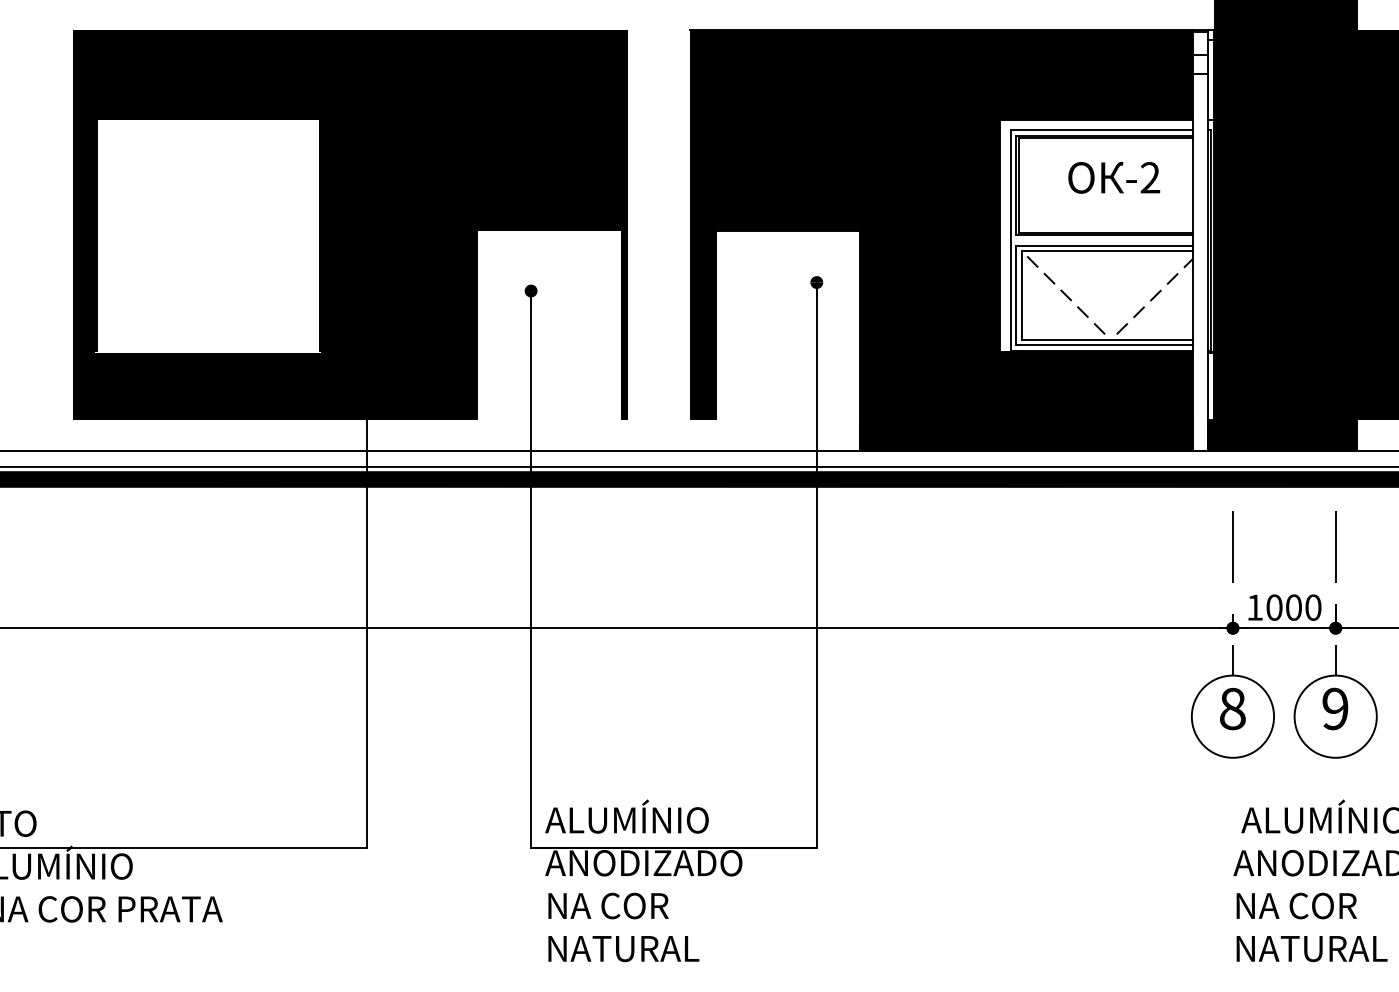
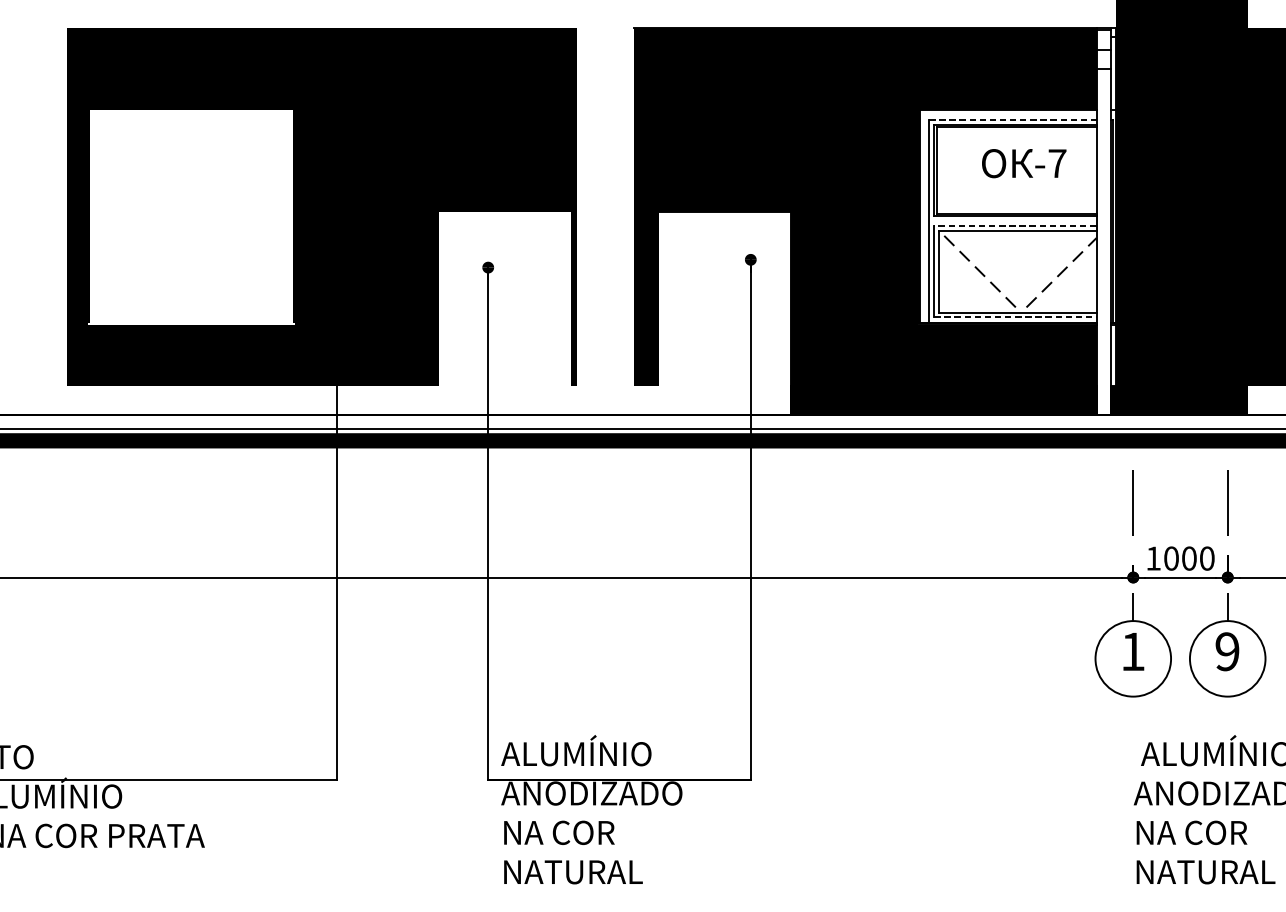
line: (1102, 130) -> (1013, 120), solid -> dashed
text: (1150, 177) -> (1057, 163), -2 -> -7
line: (1104, 245) -> (1015, 225), solid -> dashed
line: (1105, 345) -> (1016, 317), solid -> dashed
text: (1232, 708) -> (1132, 651), 8 -> 1

